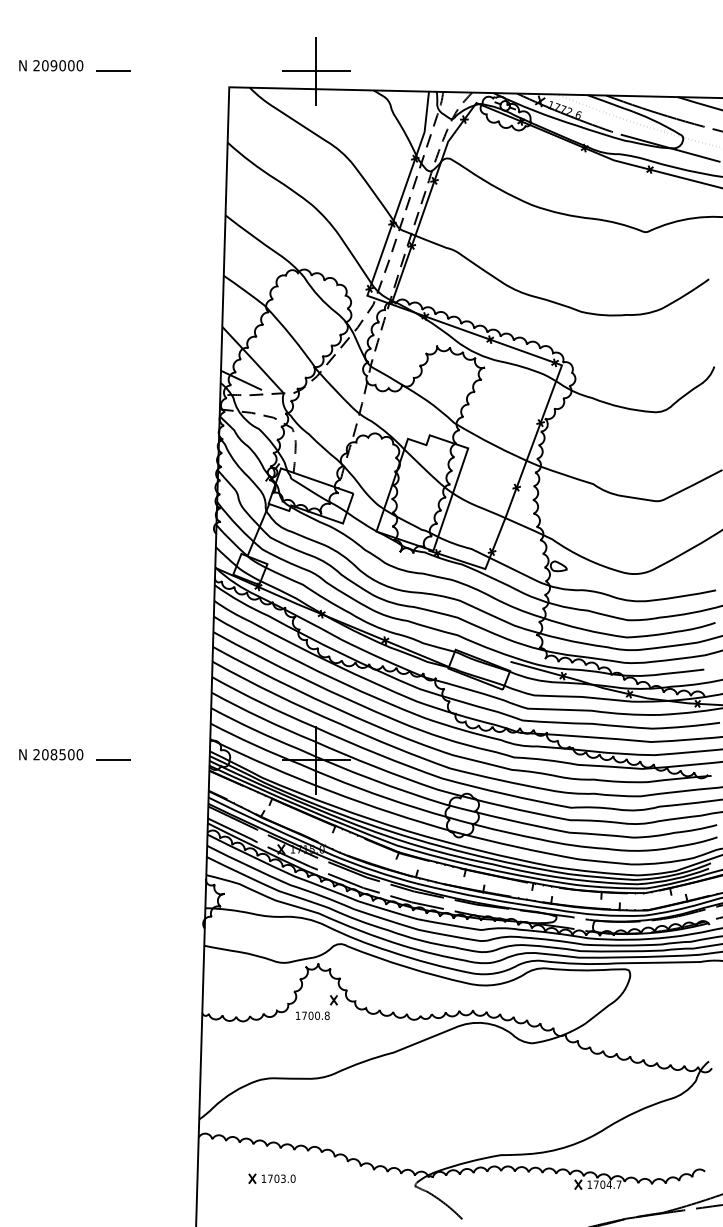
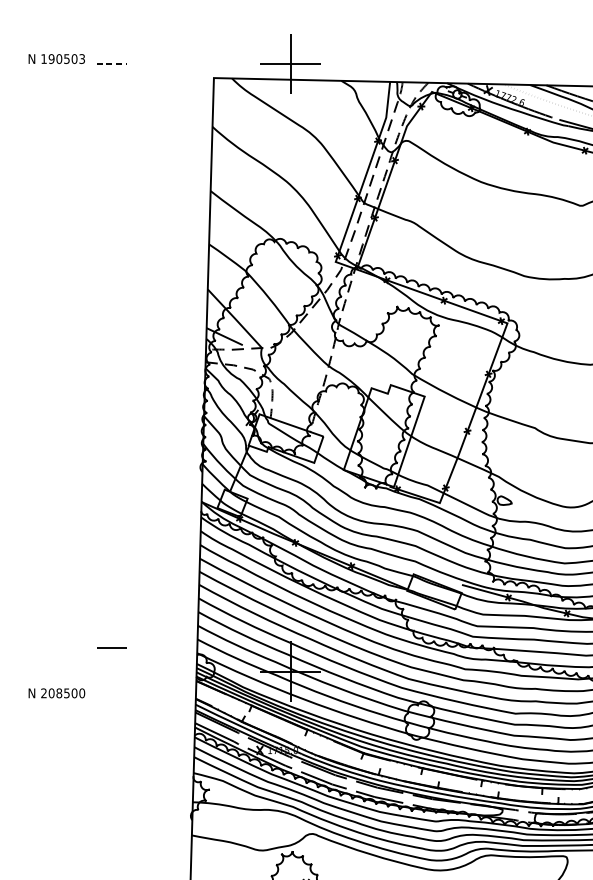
text: (58, 65) -> (63, 58), 209000 -> 190503
line: (113, 71) -> (111, 64), solid -> dashed
text: (51, 754) -> (57, 693), moved
line: (113, 759) -> (111, 647), moved

